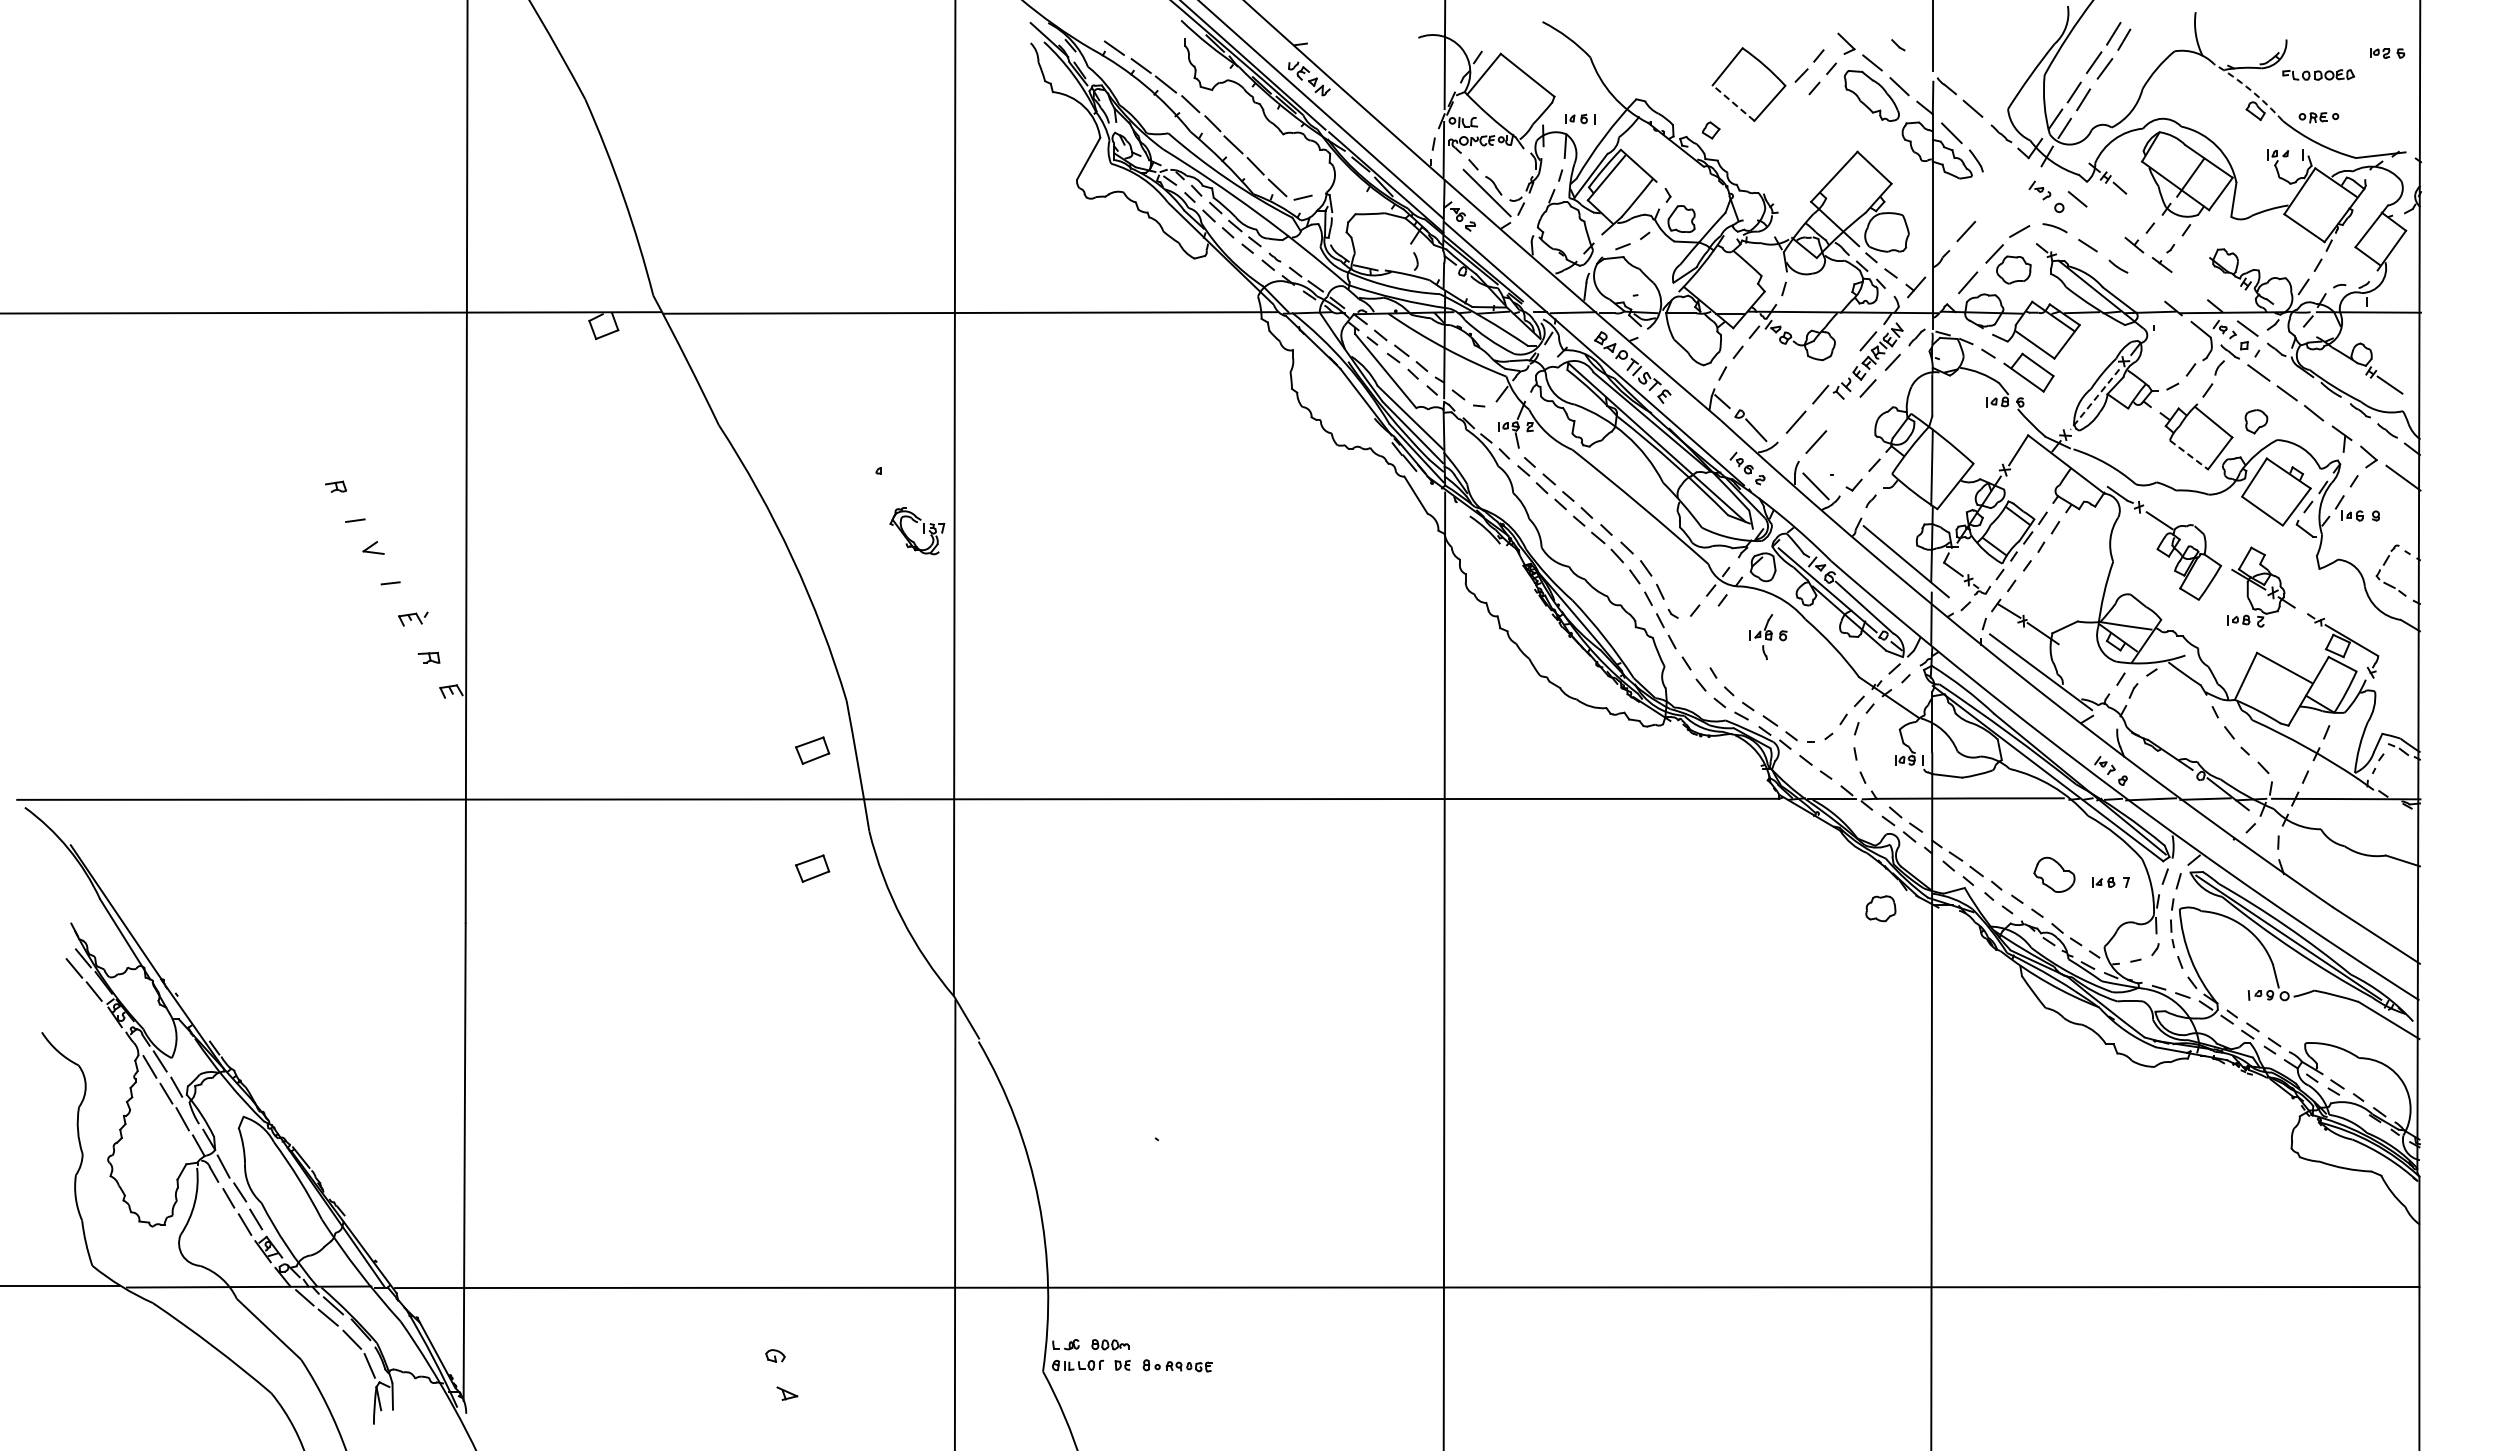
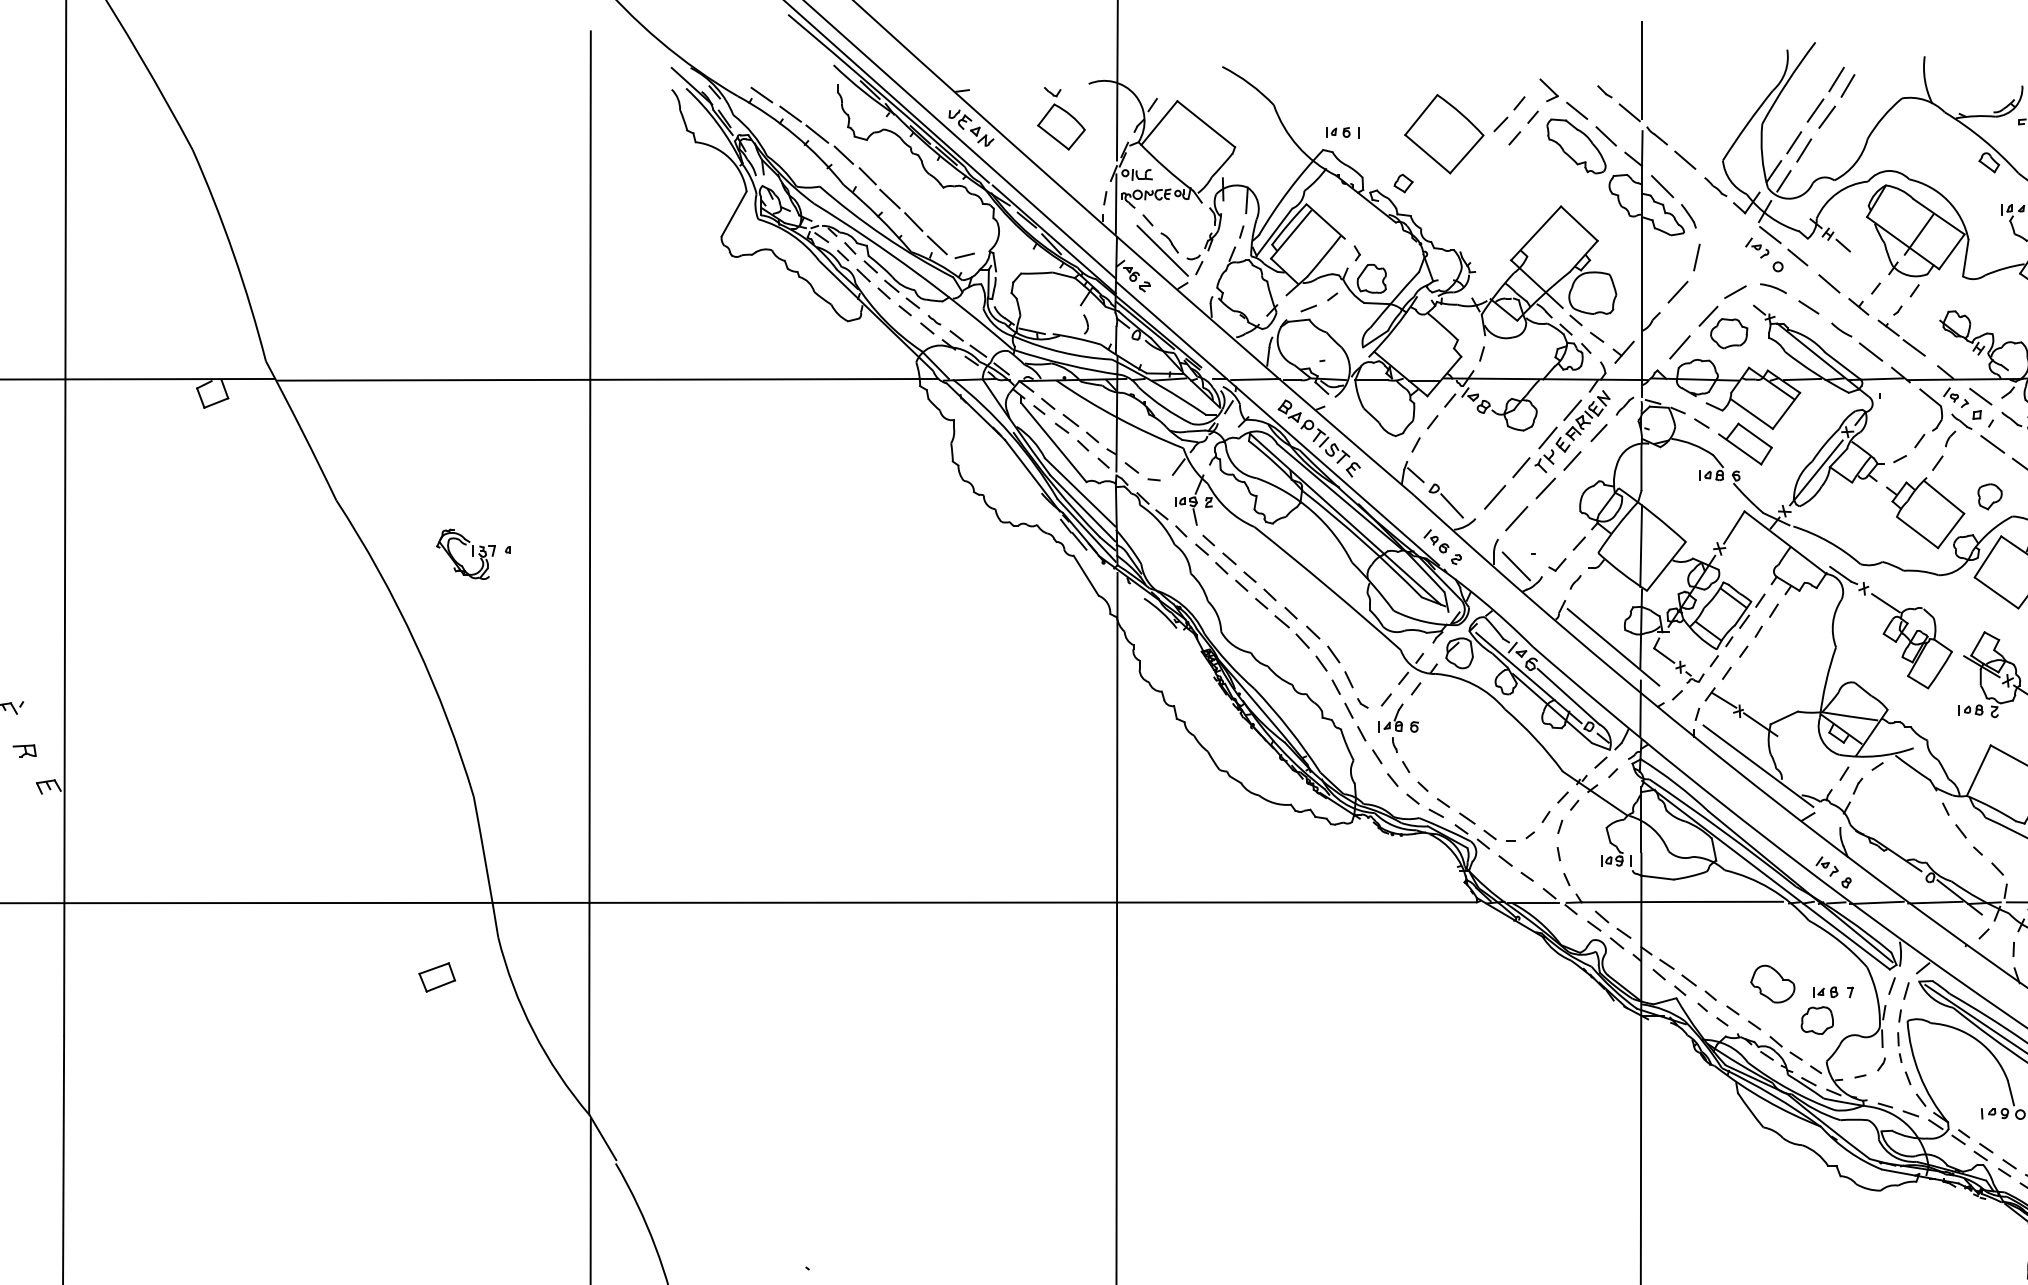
line: (1921, 64) -> (1629, 112), added
part: (1392, 69) -> (1060, 117), added
arc: (2250, 90) -> (1983, 140), dashed -> solid
line: (1733, 102) -> (1427, 153), dashed -> solid
part: (1580, 118) -> (1342, 131), moved
line: (2051, 177) -> (1769, 234), added
line: (1983, 199) -> (1696, 257), added
line: (2106, 223) -> (1828, 283), added
line: (2185, 283) -> (1913, 348), added
line: (2145, 287) -> (1870, 352), added
line: (1845, 366) -> (1548, 437), added
line: (2094, 399) -> (1815, 472), dashed -> solid
line: (1842, 413) -> (1544, 487), added
line: (2189, 454) -> (1918, 532), dashed -> solid
part: (917, 531) -> (466, 554), moved
part: (1768, 637) -> (1398, 728), moved
part: (812, 750) -> (437, 850), removed
part: (1880, 908) -> (1816, 1020), moved

